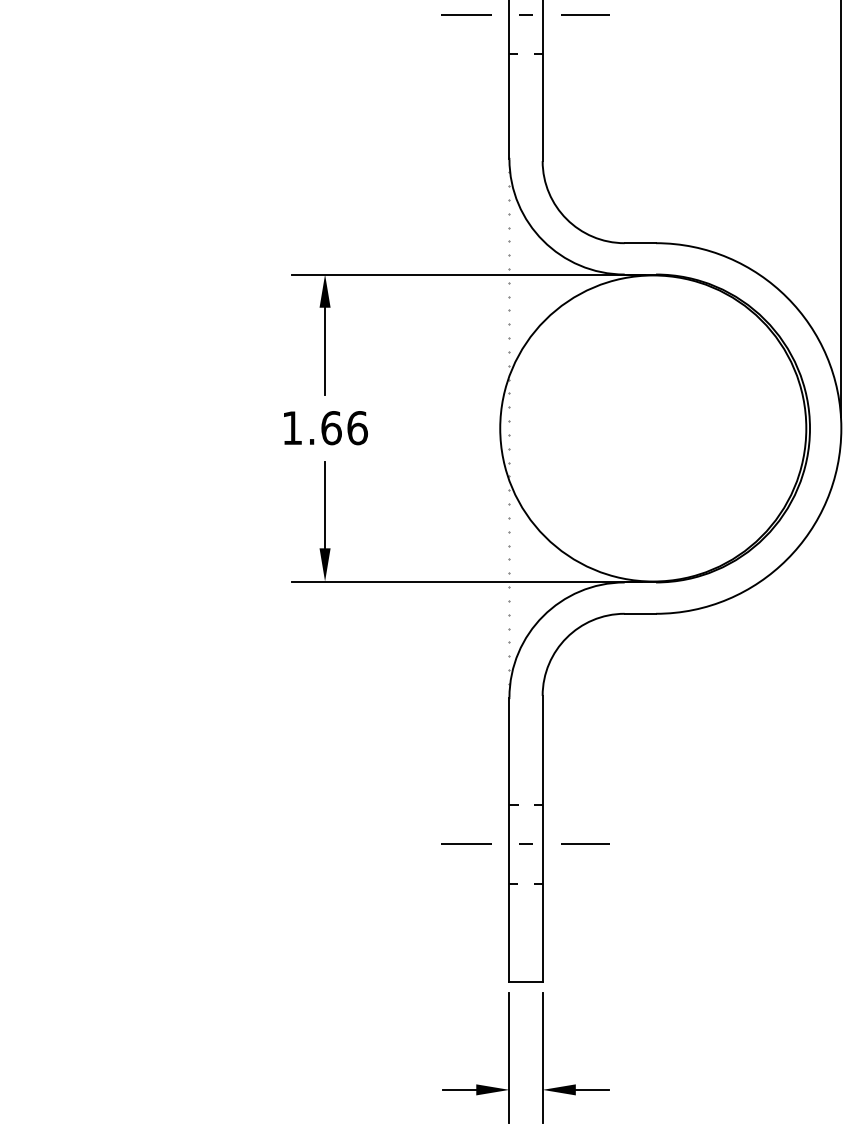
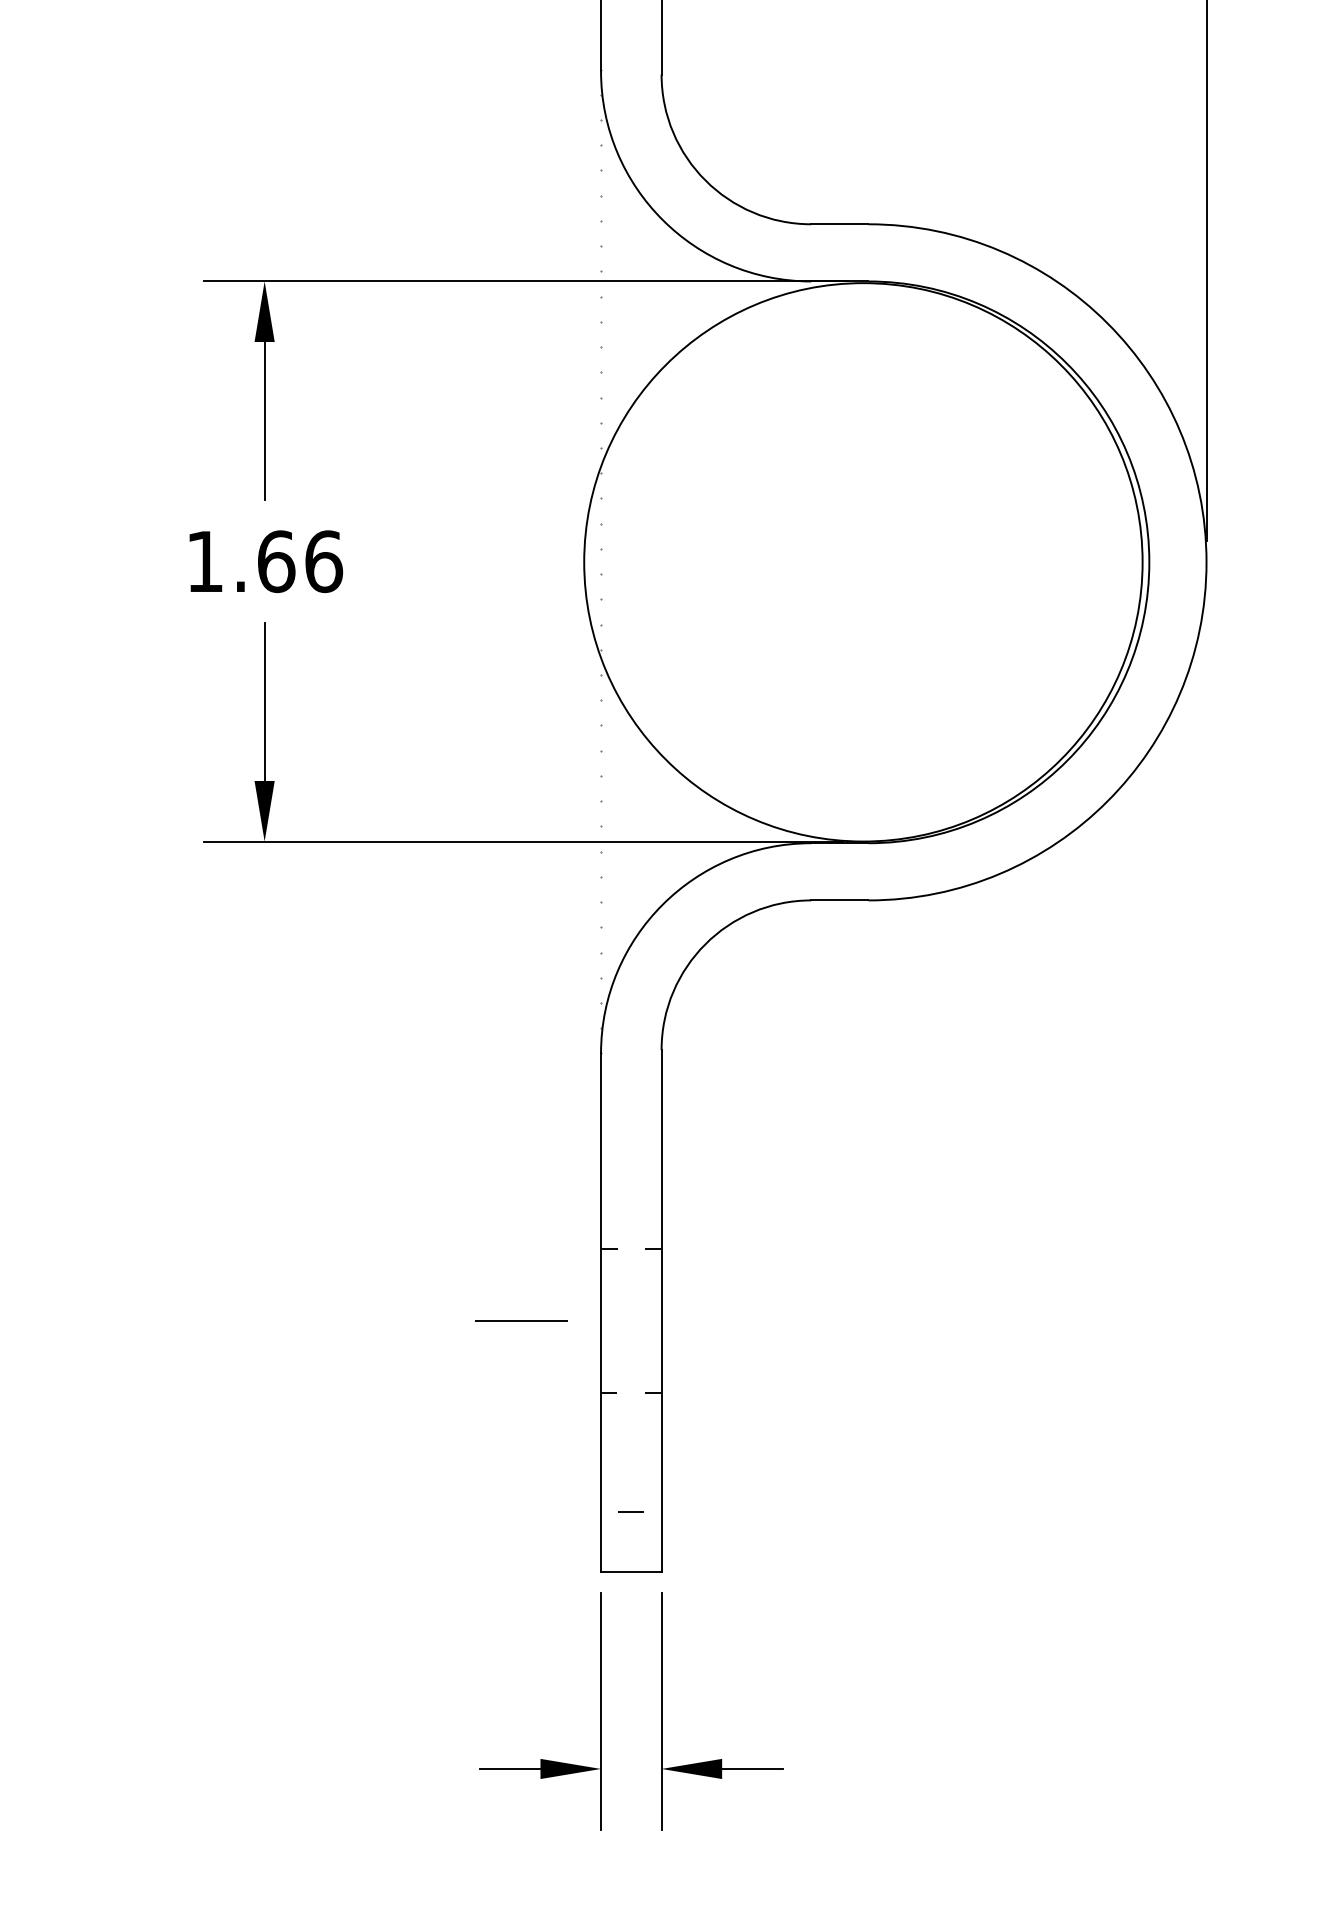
line: (525, 843) -> (630, 1511), moved
line: (585, 844) -> (739, 1321), removed

